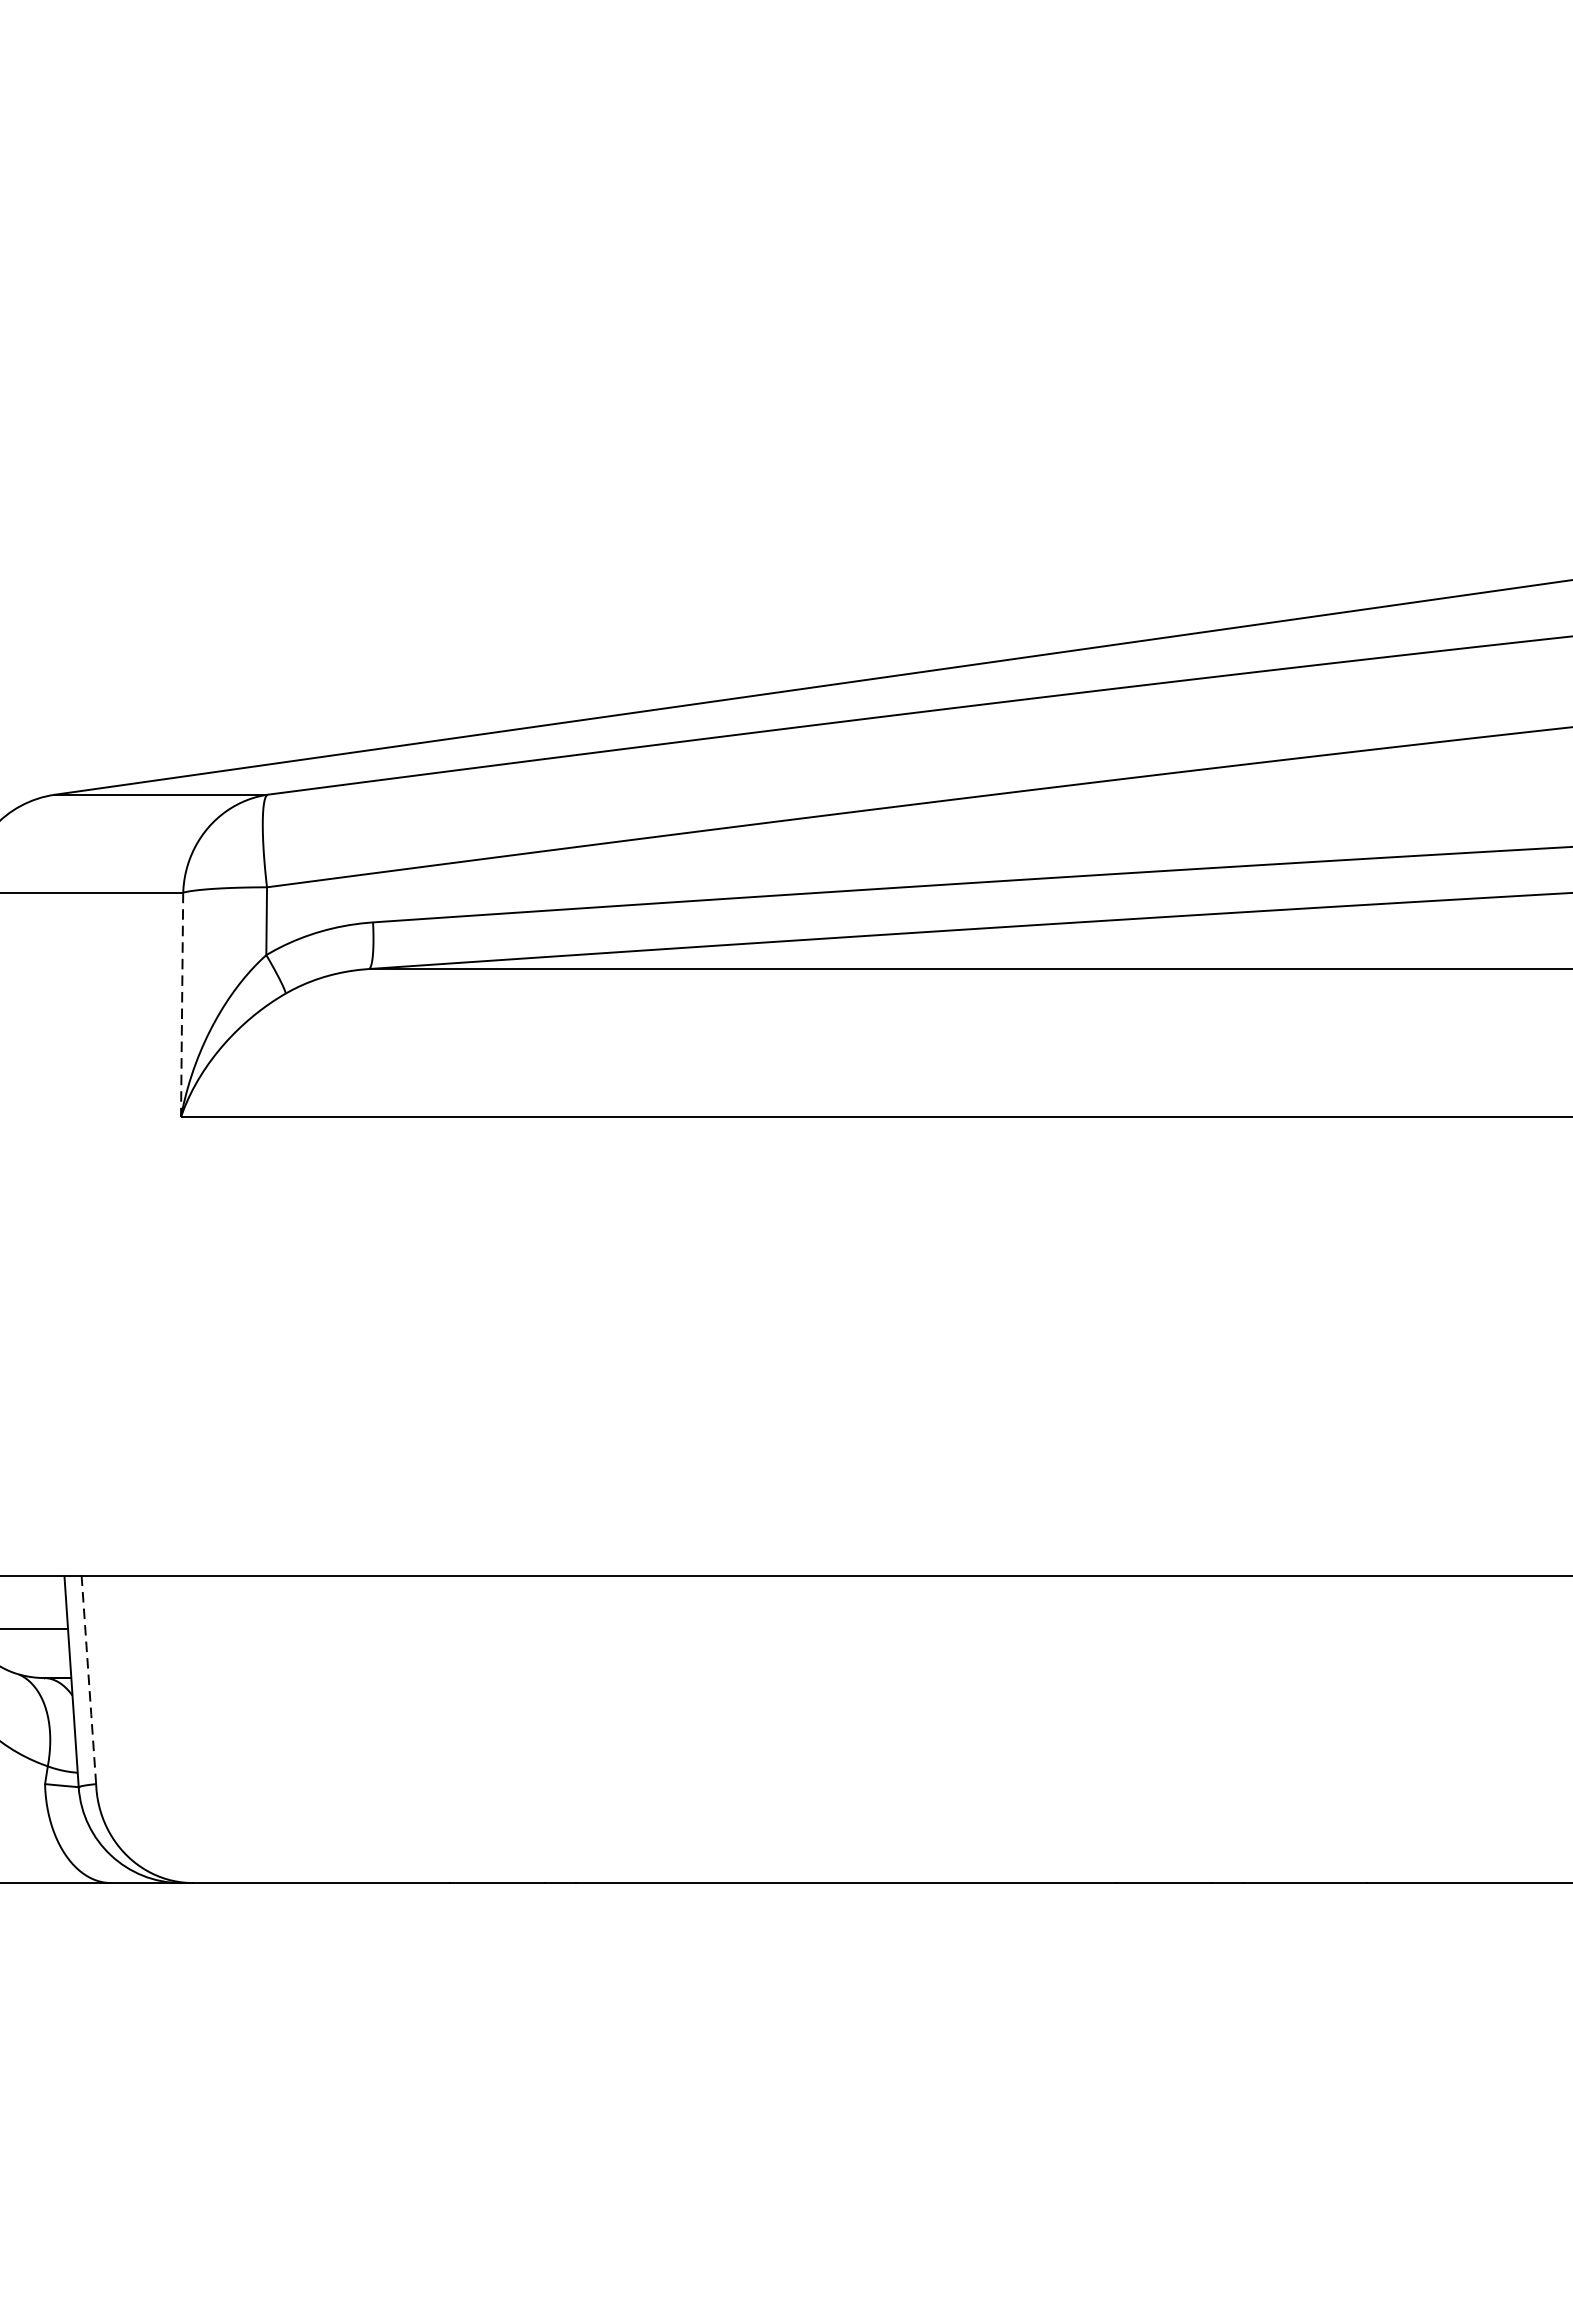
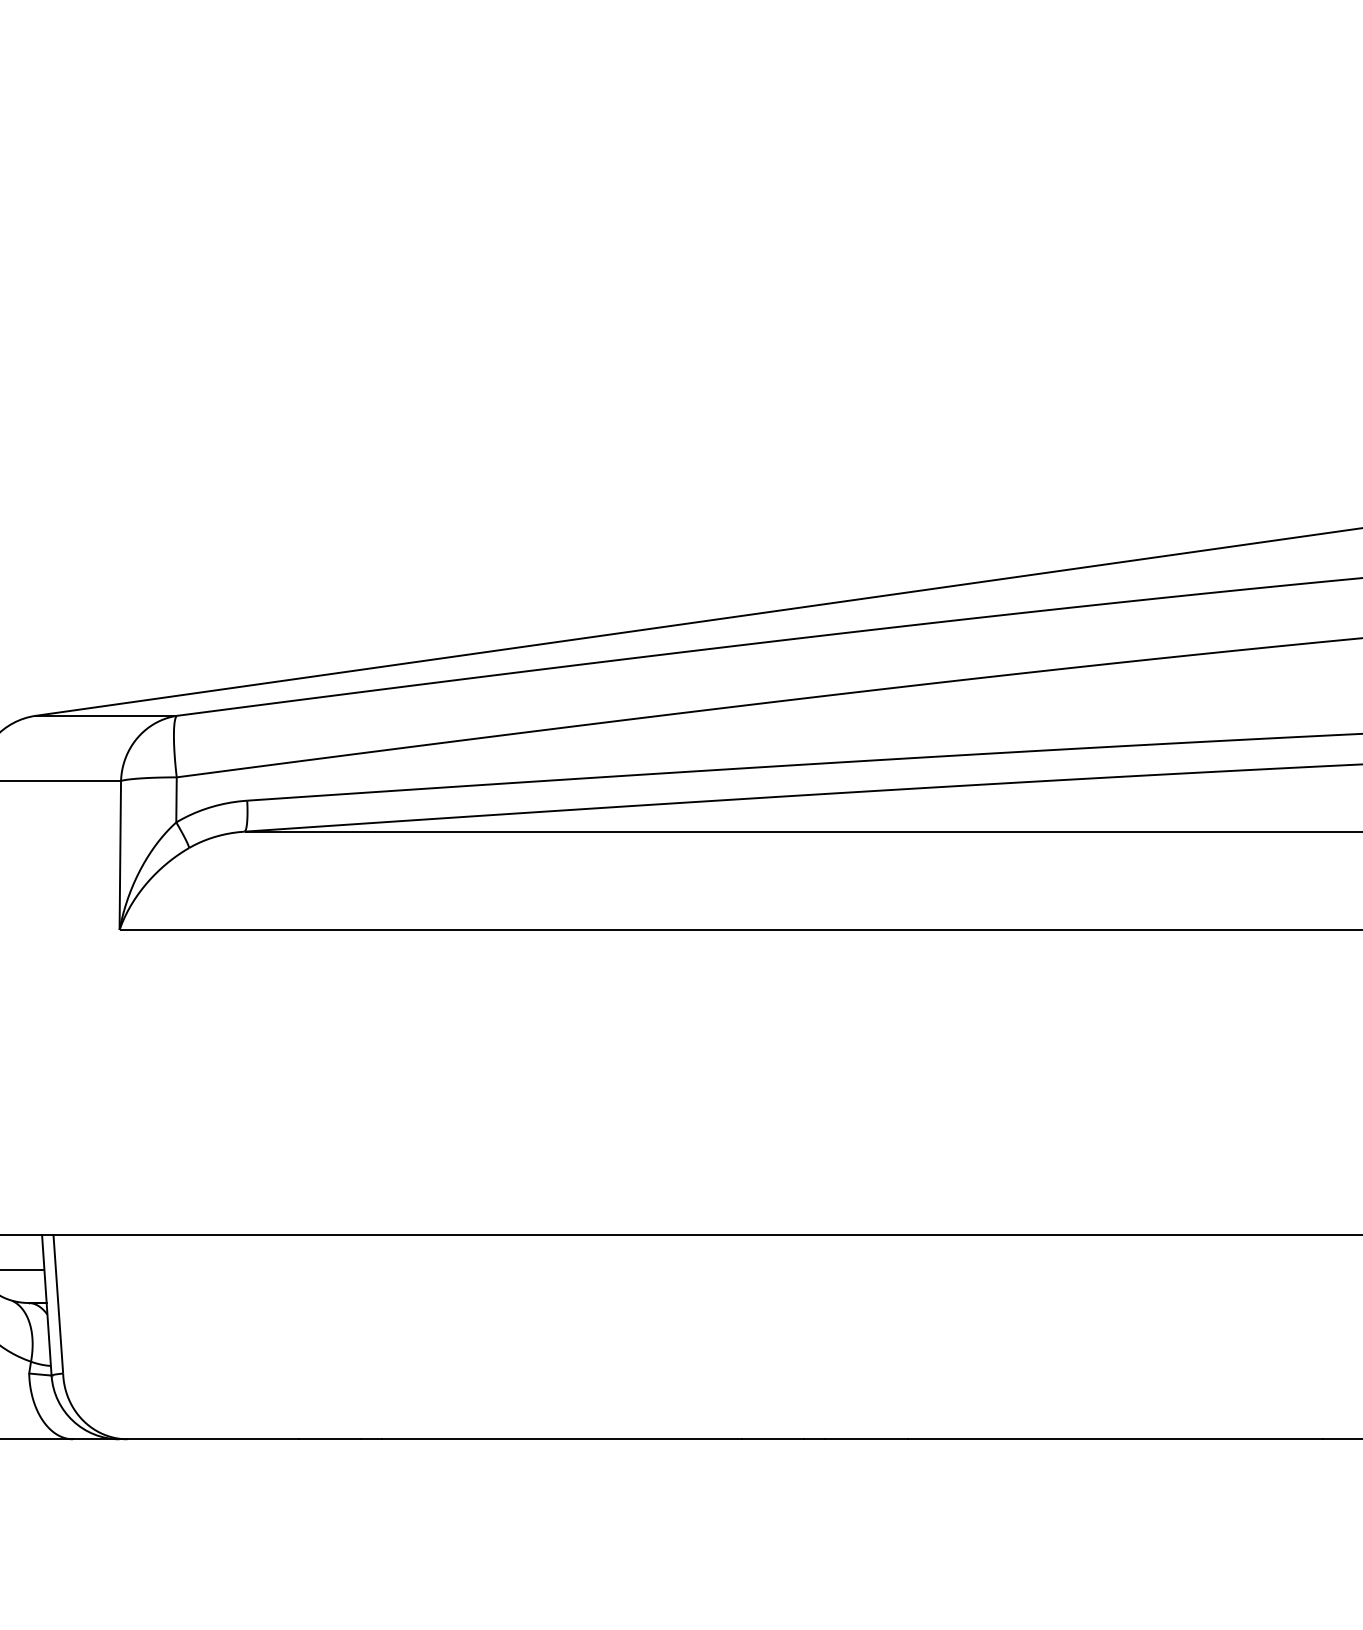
line: (182, 1004) -> (120, 855), dashed -> solid
line: (89, 1678) -> (58, 1303), dashed -> solid

